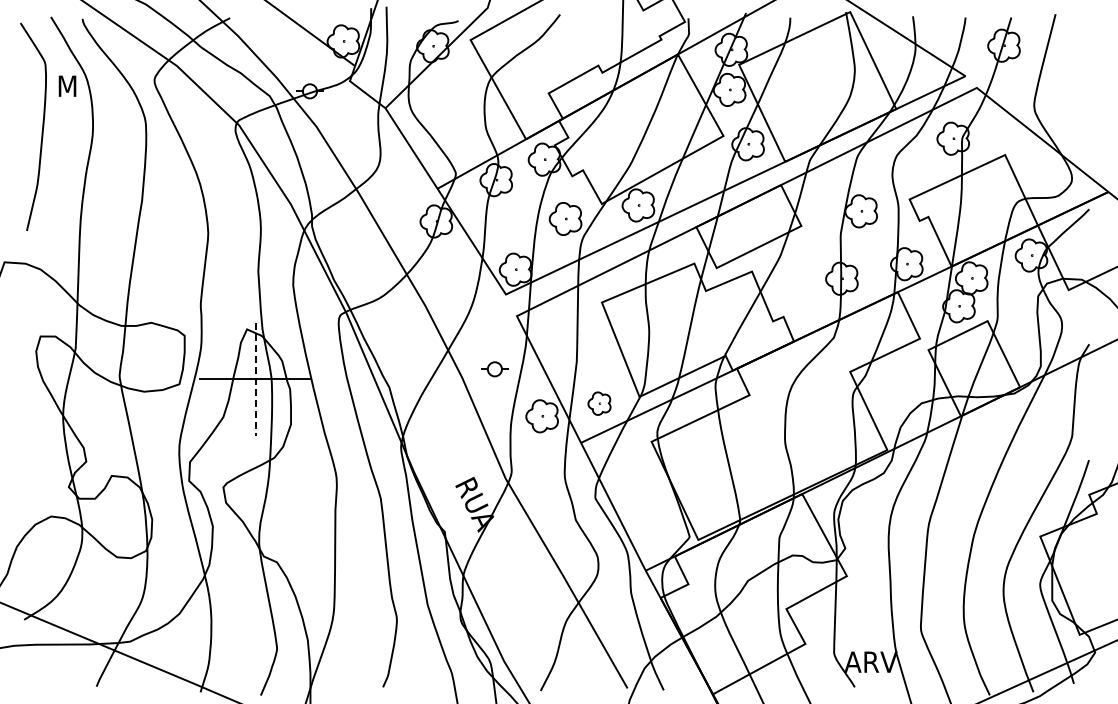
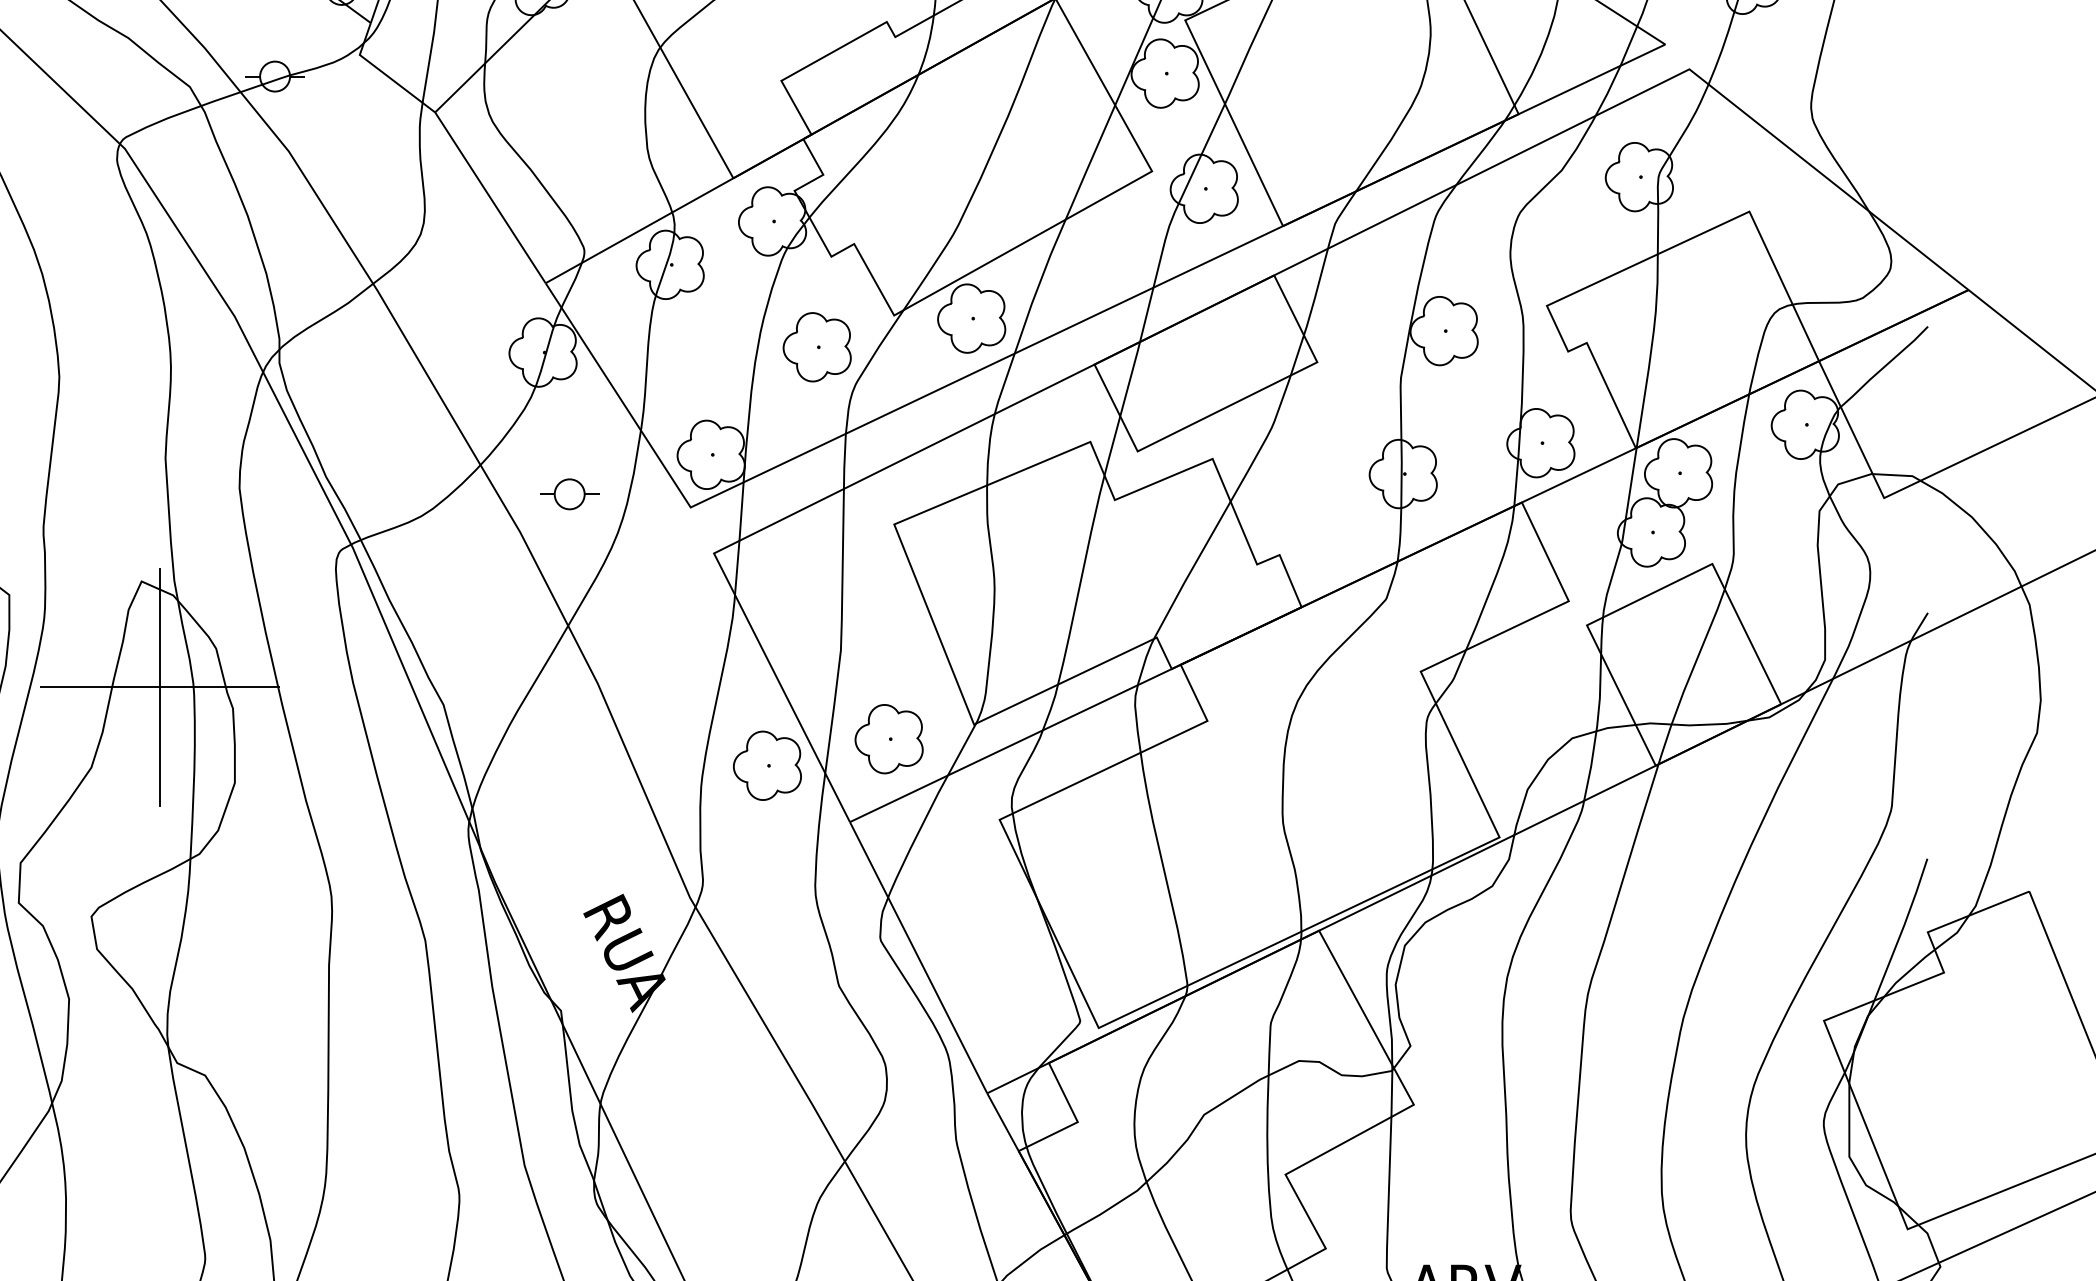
part: (494, 369) -> (568, 494), moved
line: (255, 379) -> (159, 687), dashed -> solid
part: (599, 403) -> (889, 738), size x1.43

